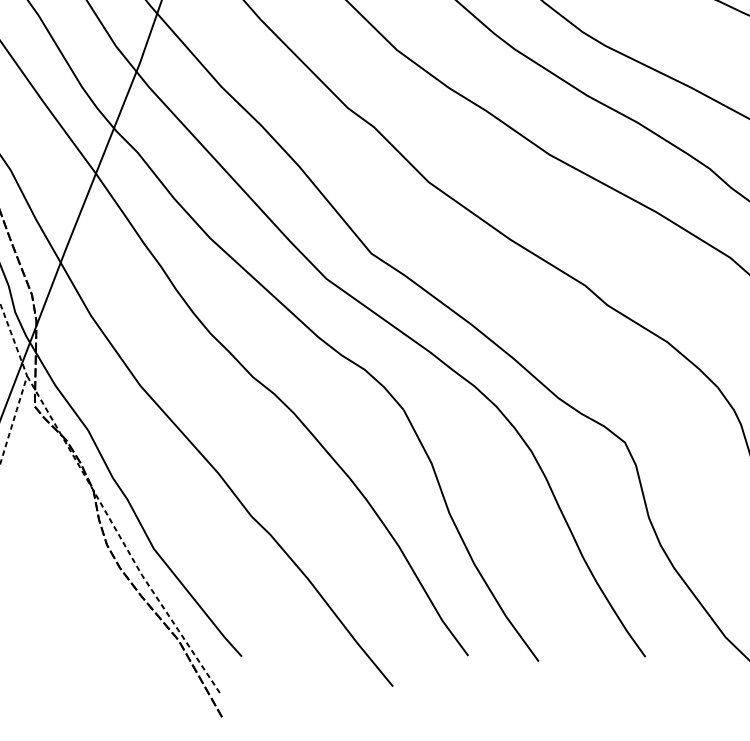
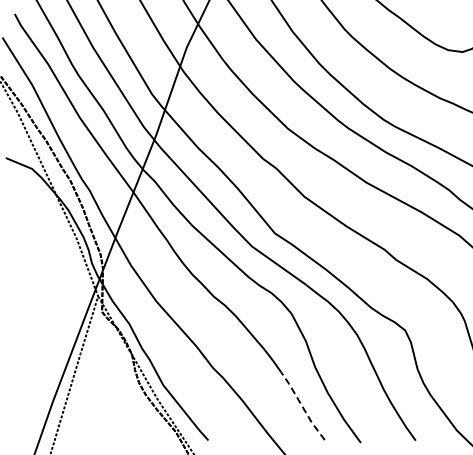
line: (424, 590) -> (302, 406), solid -> dashed

